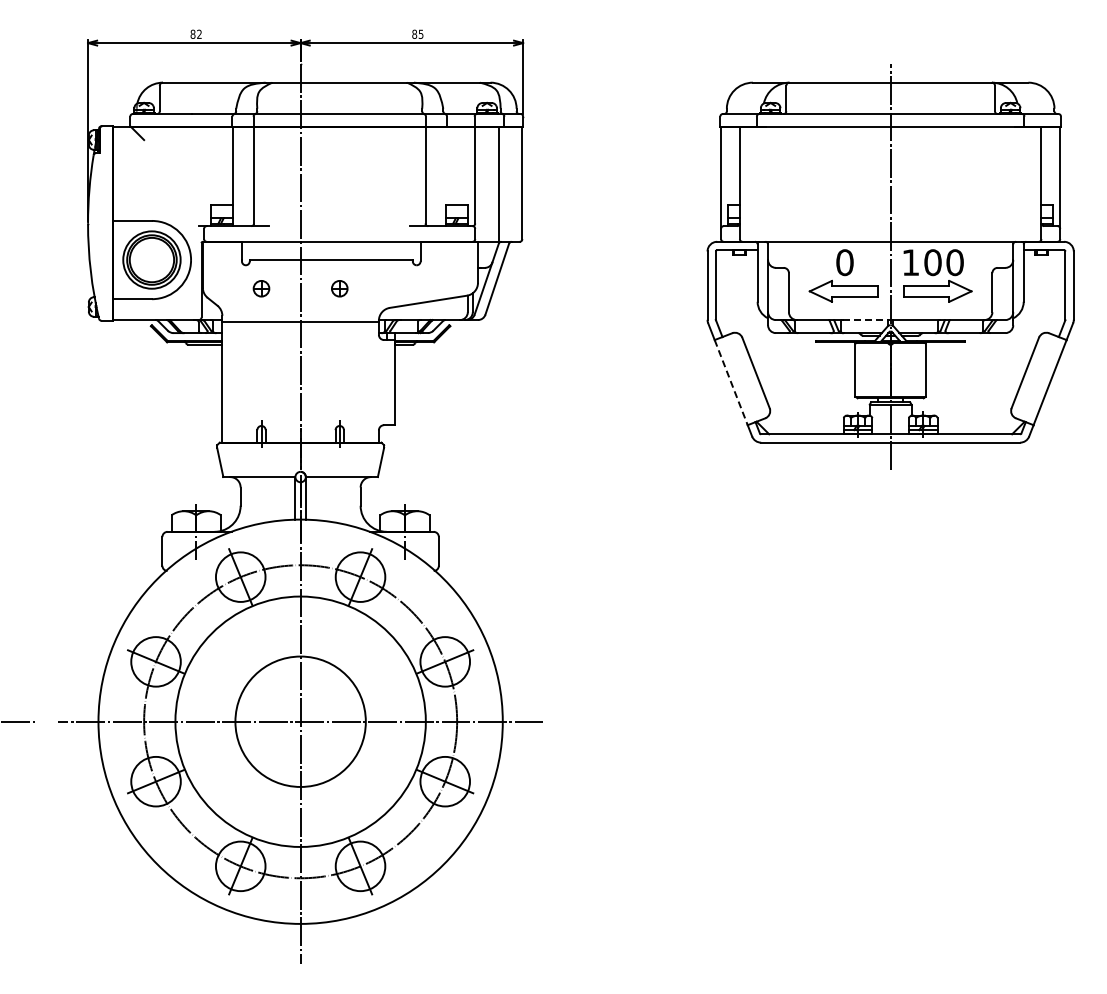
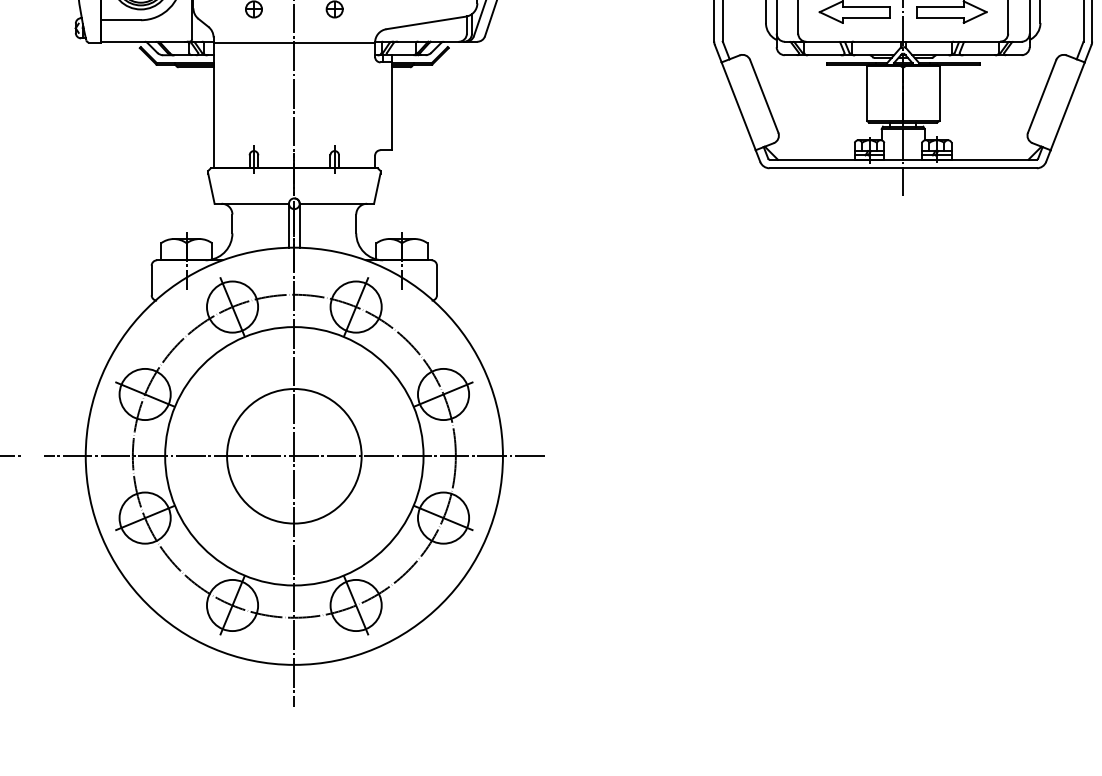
line: (865, 320) -> (877, 42), dashed -> solid
line: (731, 382) -> (738, 106), dashed -> solid

